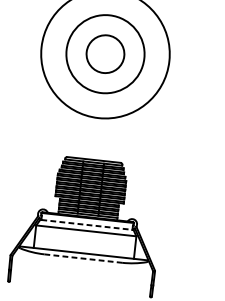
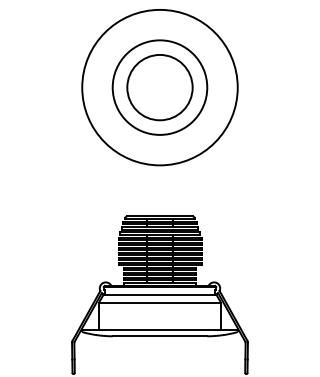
circle: (105, 54) -> (159, 87), size x1.43
line: (87, 225) -> (160, 295), dashed -> solid
line: (83, 258) -> (160, 336), dashed -> solid

